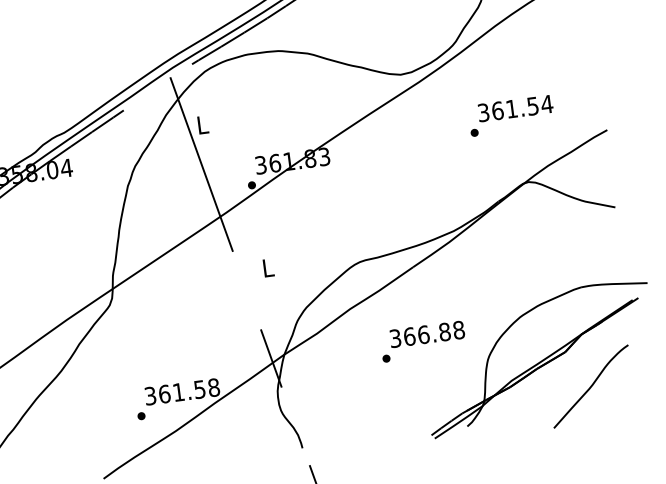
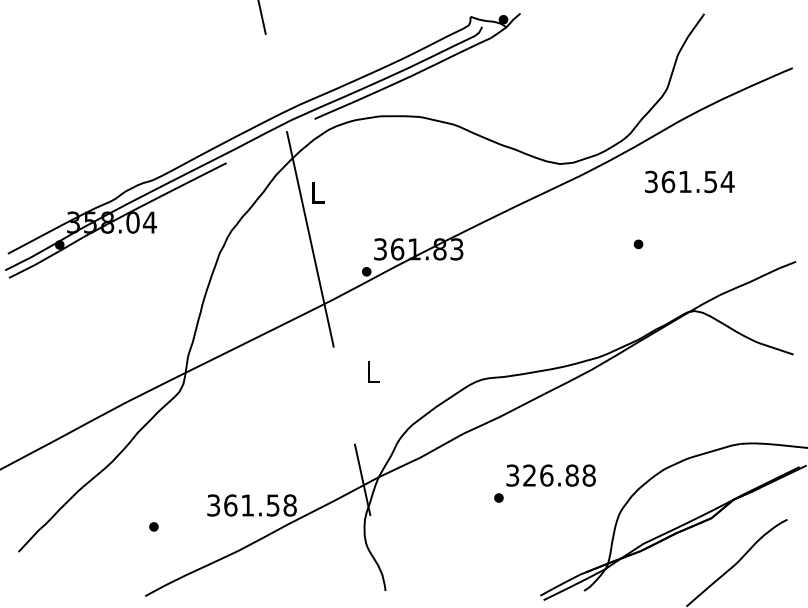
text: (515, 108) -> (689, 181), moved
text: (409, 336) -> (529, 475), 366.88 -> 326.88
part: (141, 415) -> (153, 526), moved

